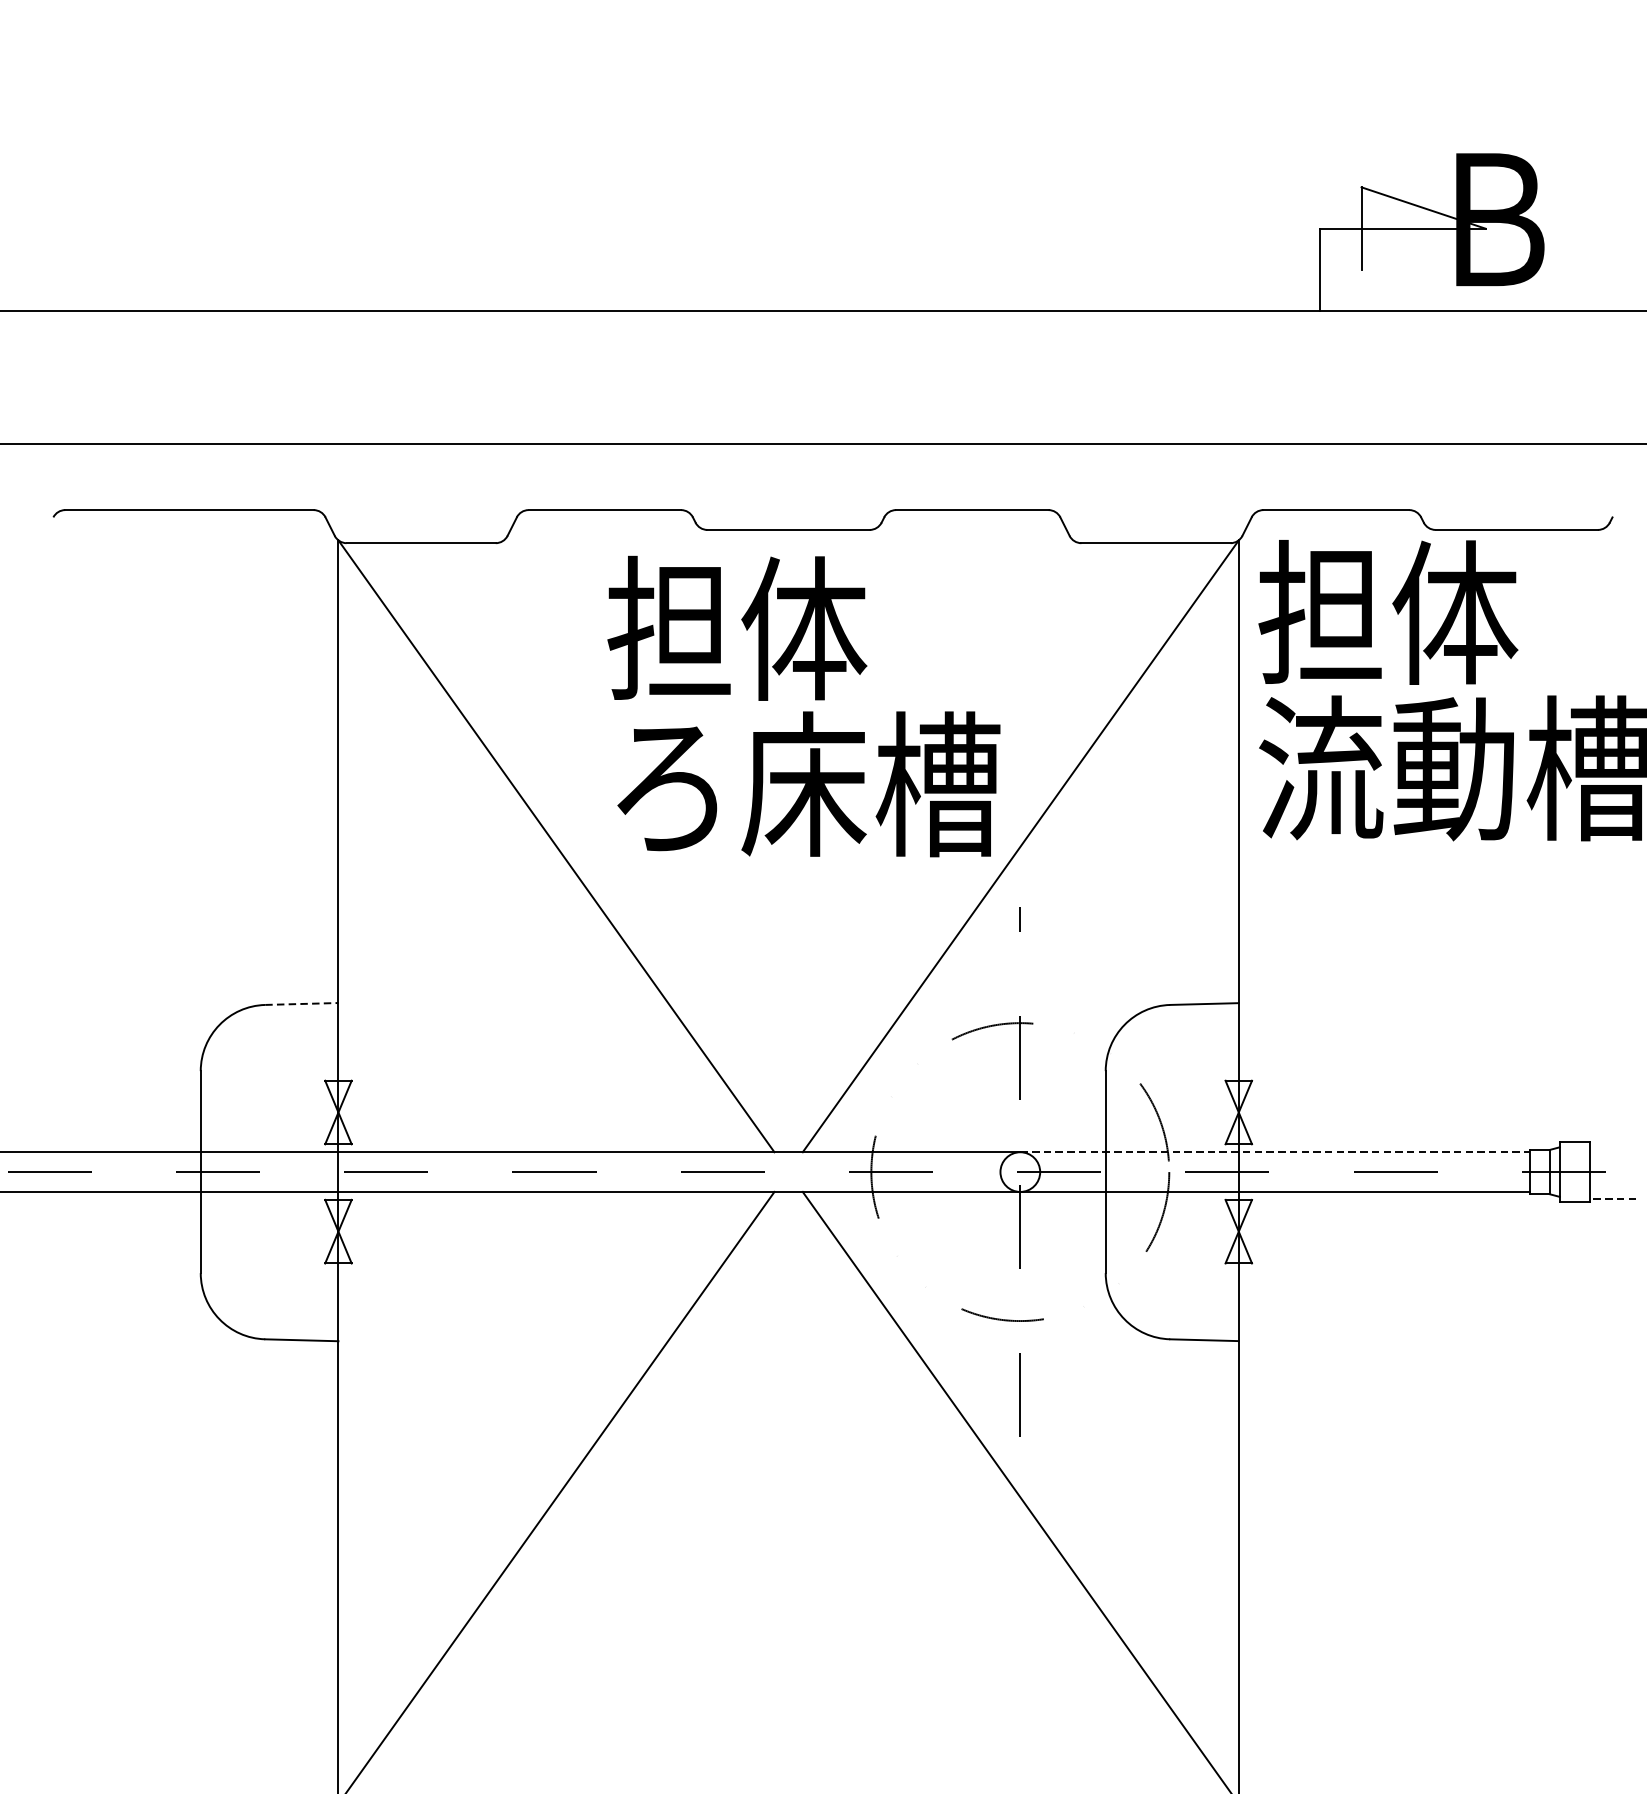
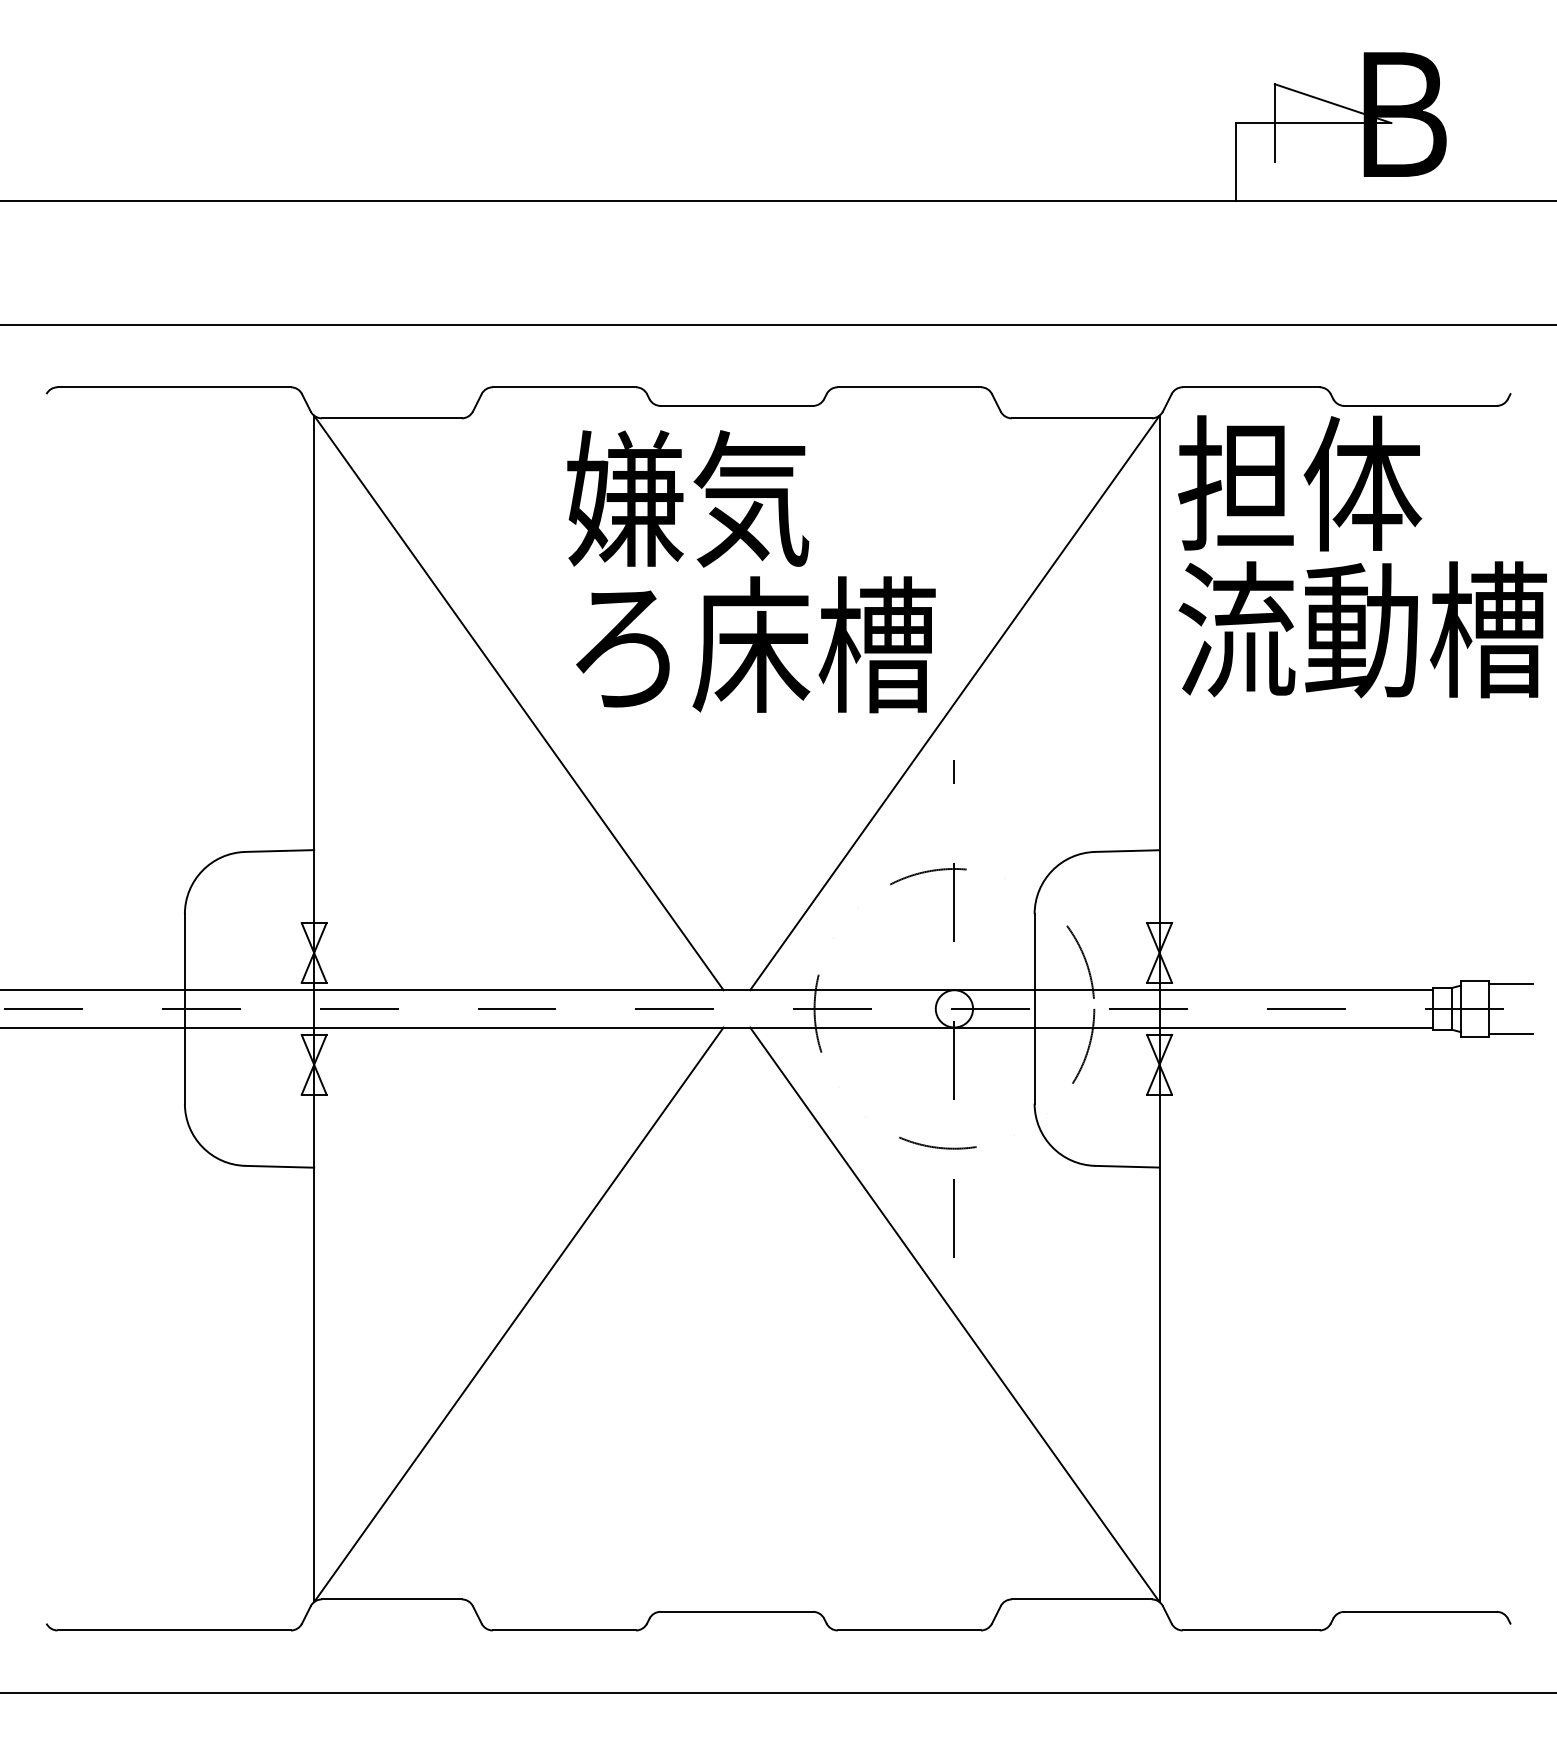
text: (737, 628) -> (688, 498), 担体 -> 嫌気
line: (302, 1004) -> (280, 851), dashed -> solid
line: (1612, 1146) -> (1510, 984), added
line: (1275, 1152) -> (1194, 990), dashed -> solid
line: (1612, 1198) -> (1510, 1033), dashed -> solid

